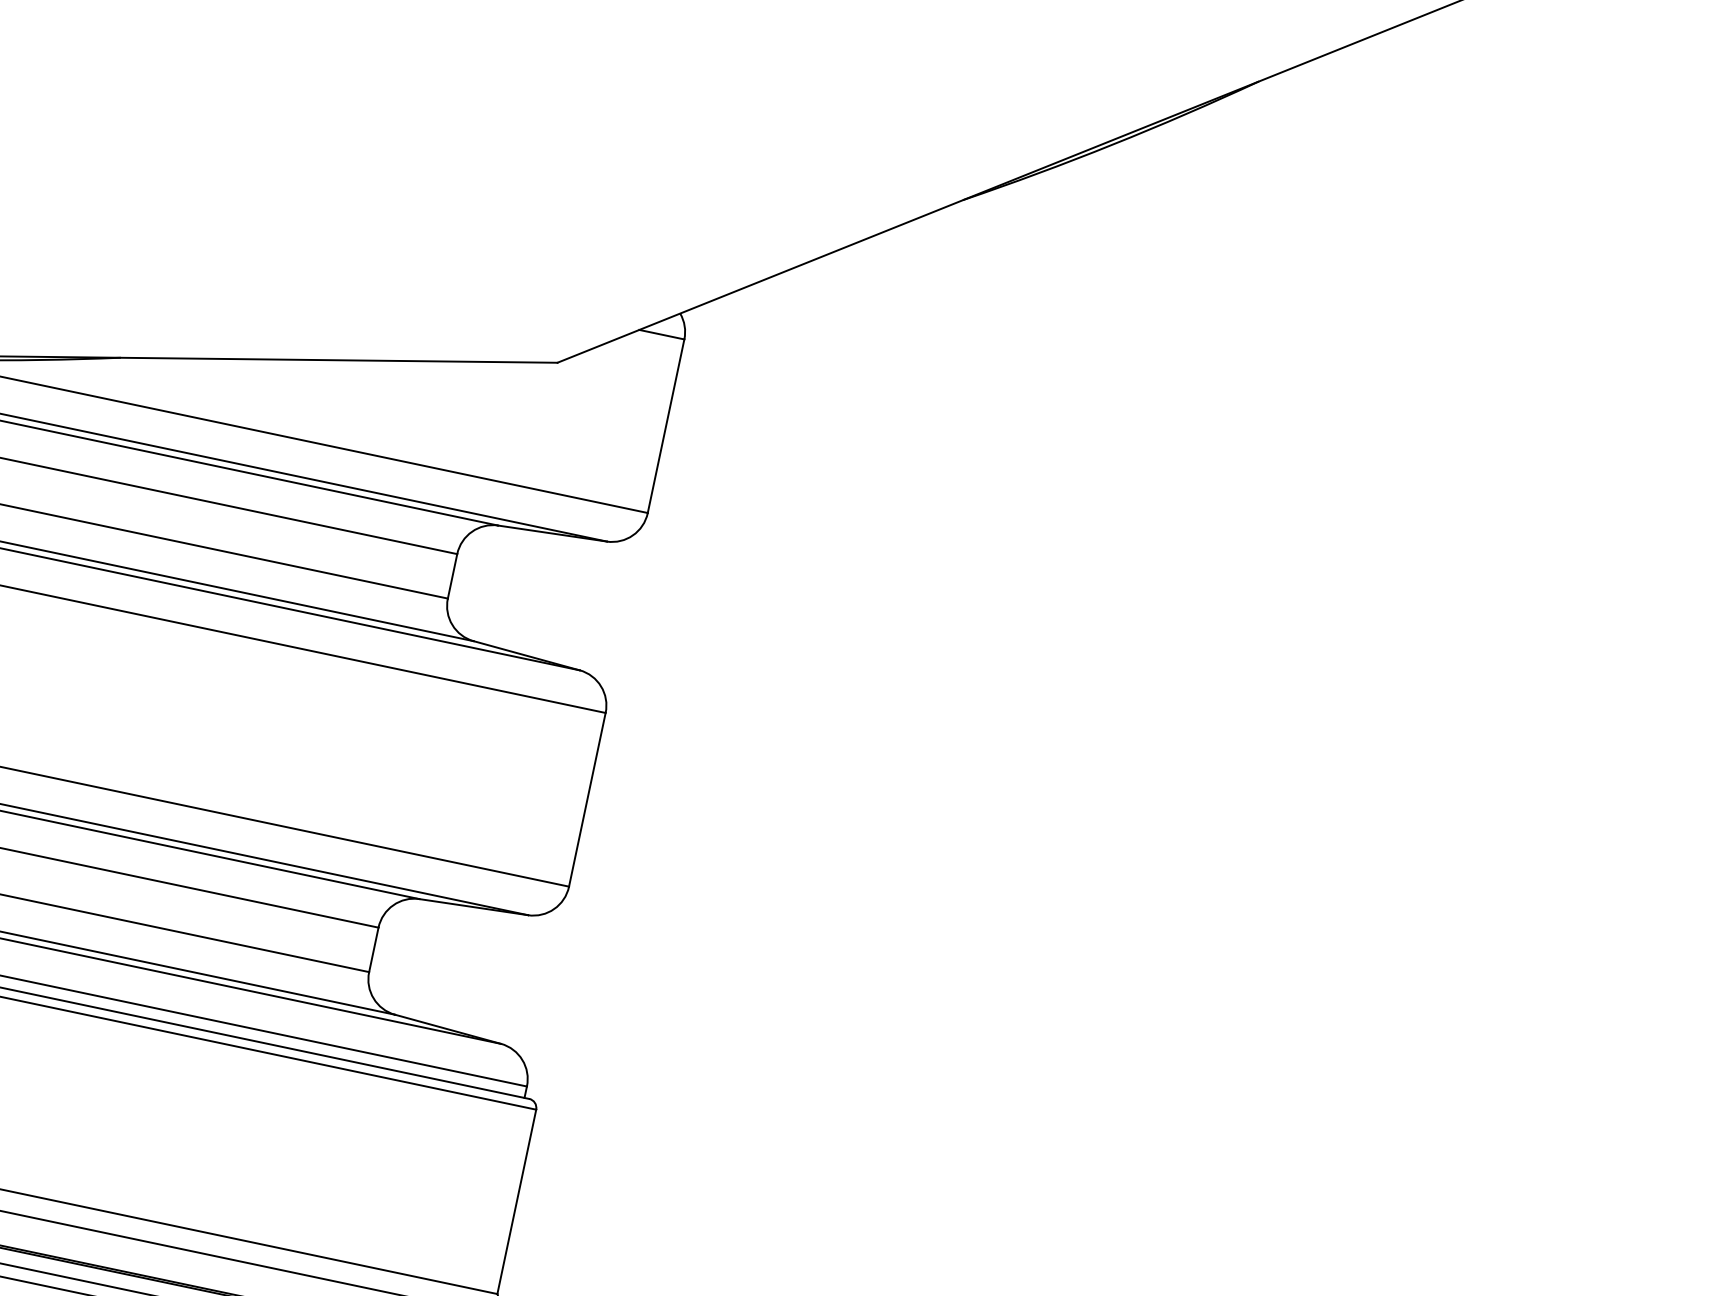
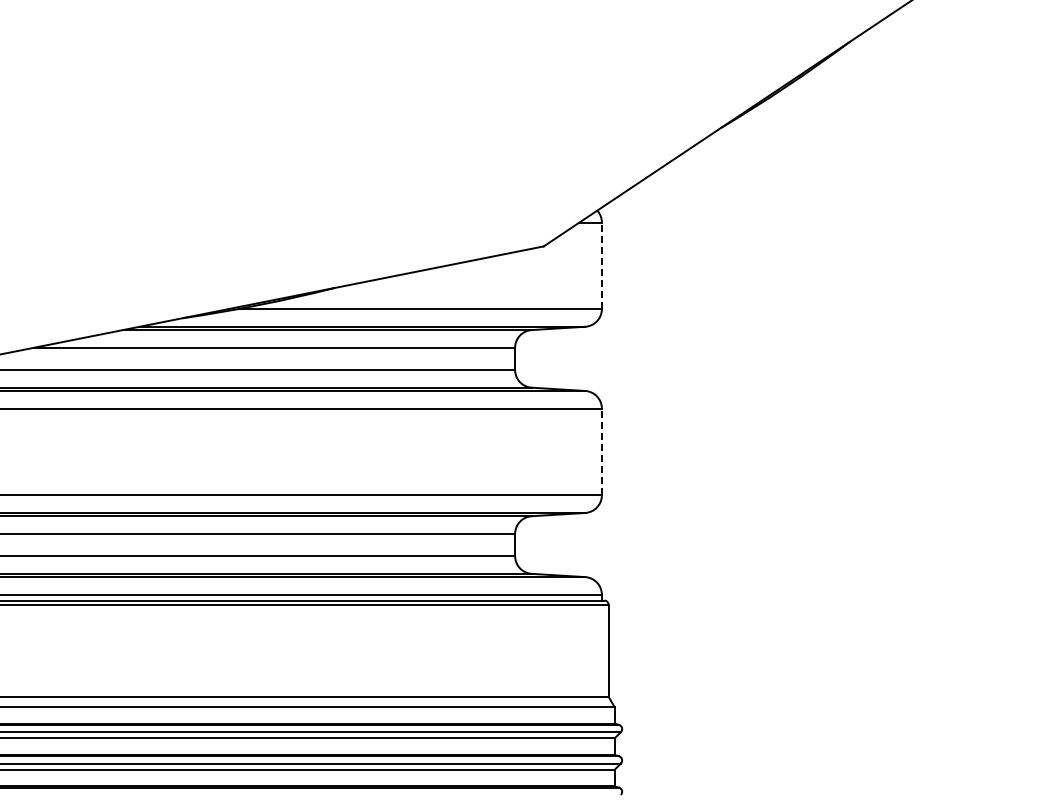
line: (665, 425) -> (601, 265), solid -> dashed
line: (586, 798) -> (601, 451), solid -> dashed

